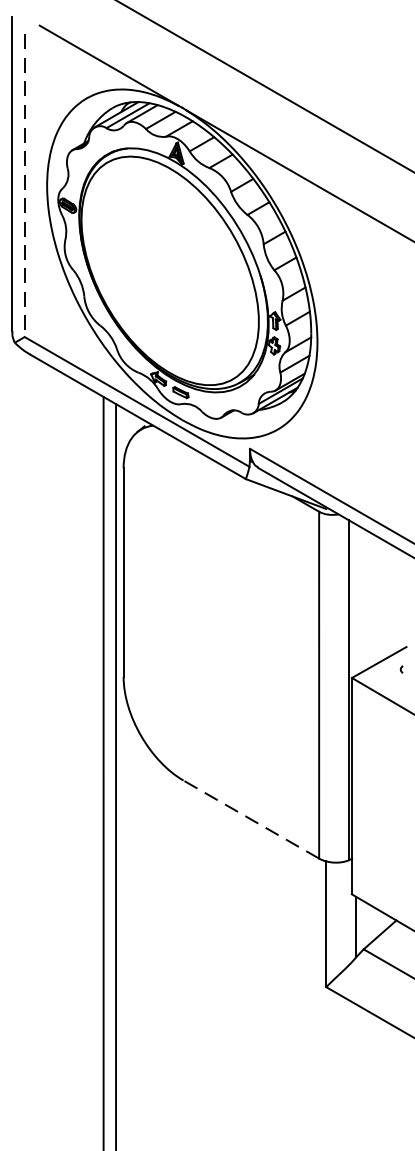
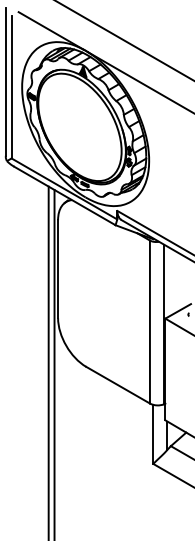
line: (24, 186) -> (11, 87), dashed -> solid
line: (252, 820) -> (118, 385), dashed -> solid

